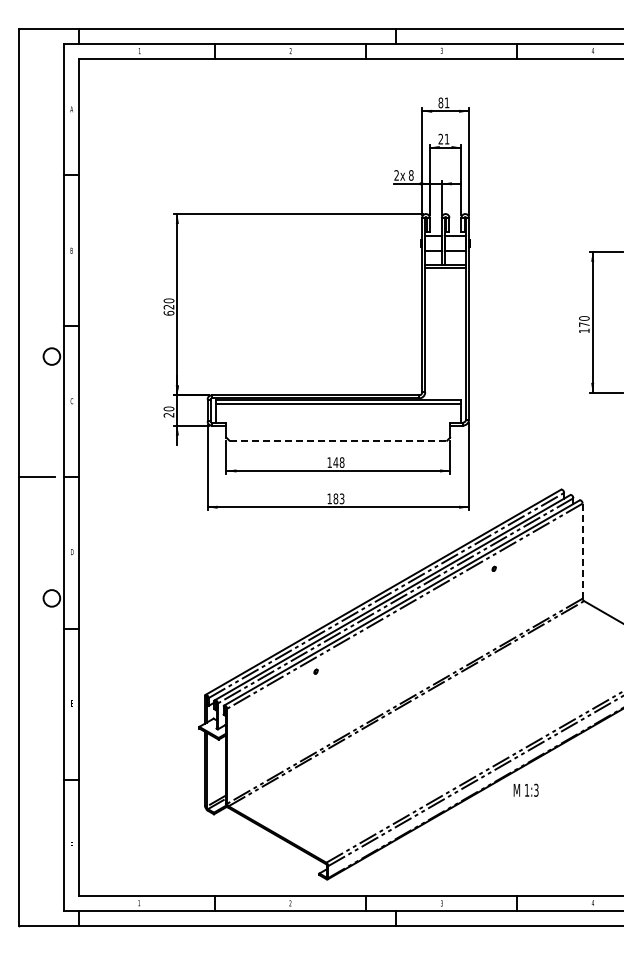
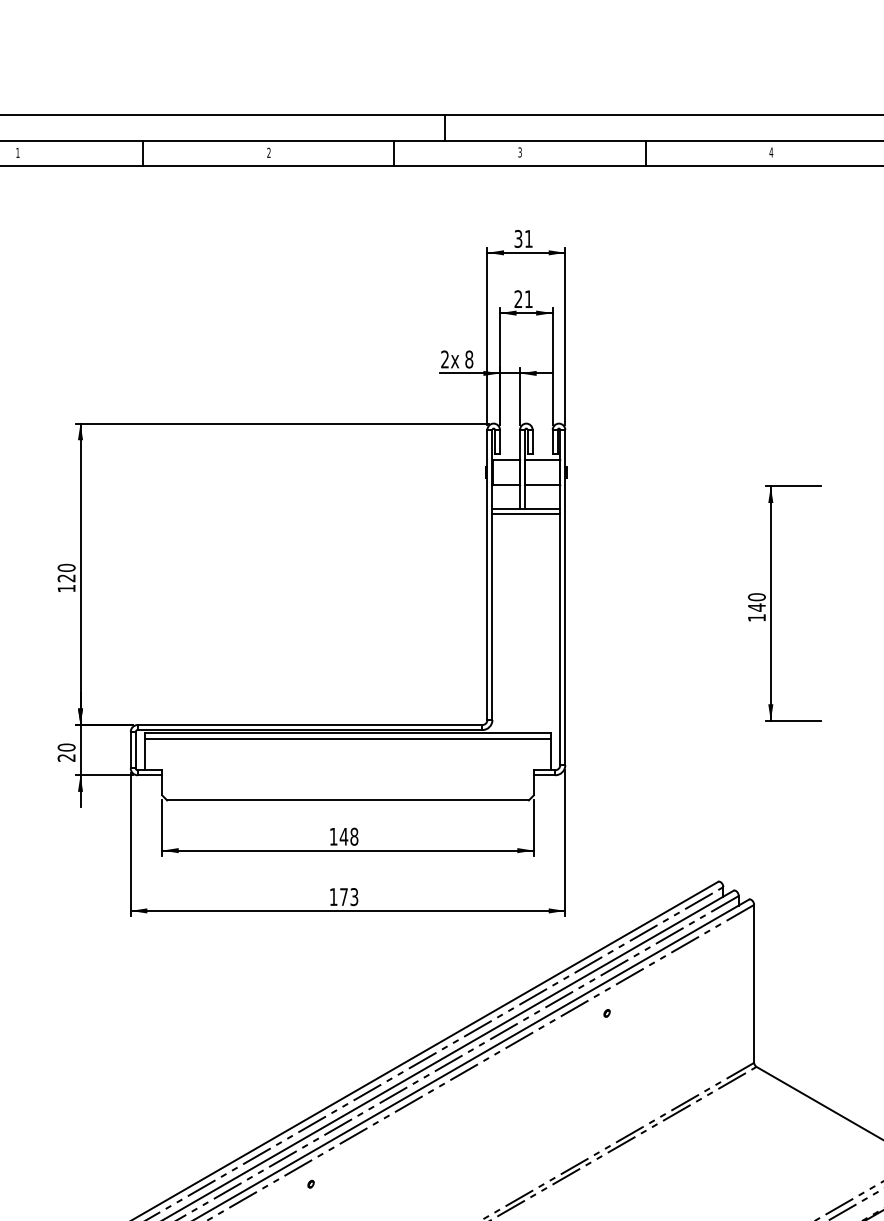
text: (440, 102) -> (517, 238), 81 -> 31
text: (168, 312) -> (65, 587), 620 -> 120
text: (584, 324) -> (757, 607), 170 -> 140
line: (338, 440) -> (348, 800), dashed -> solid
text: (335, 498) -> (343, 896), 183 -> 173
line: (582, 551) -> (753, 984), dashed -> solid

